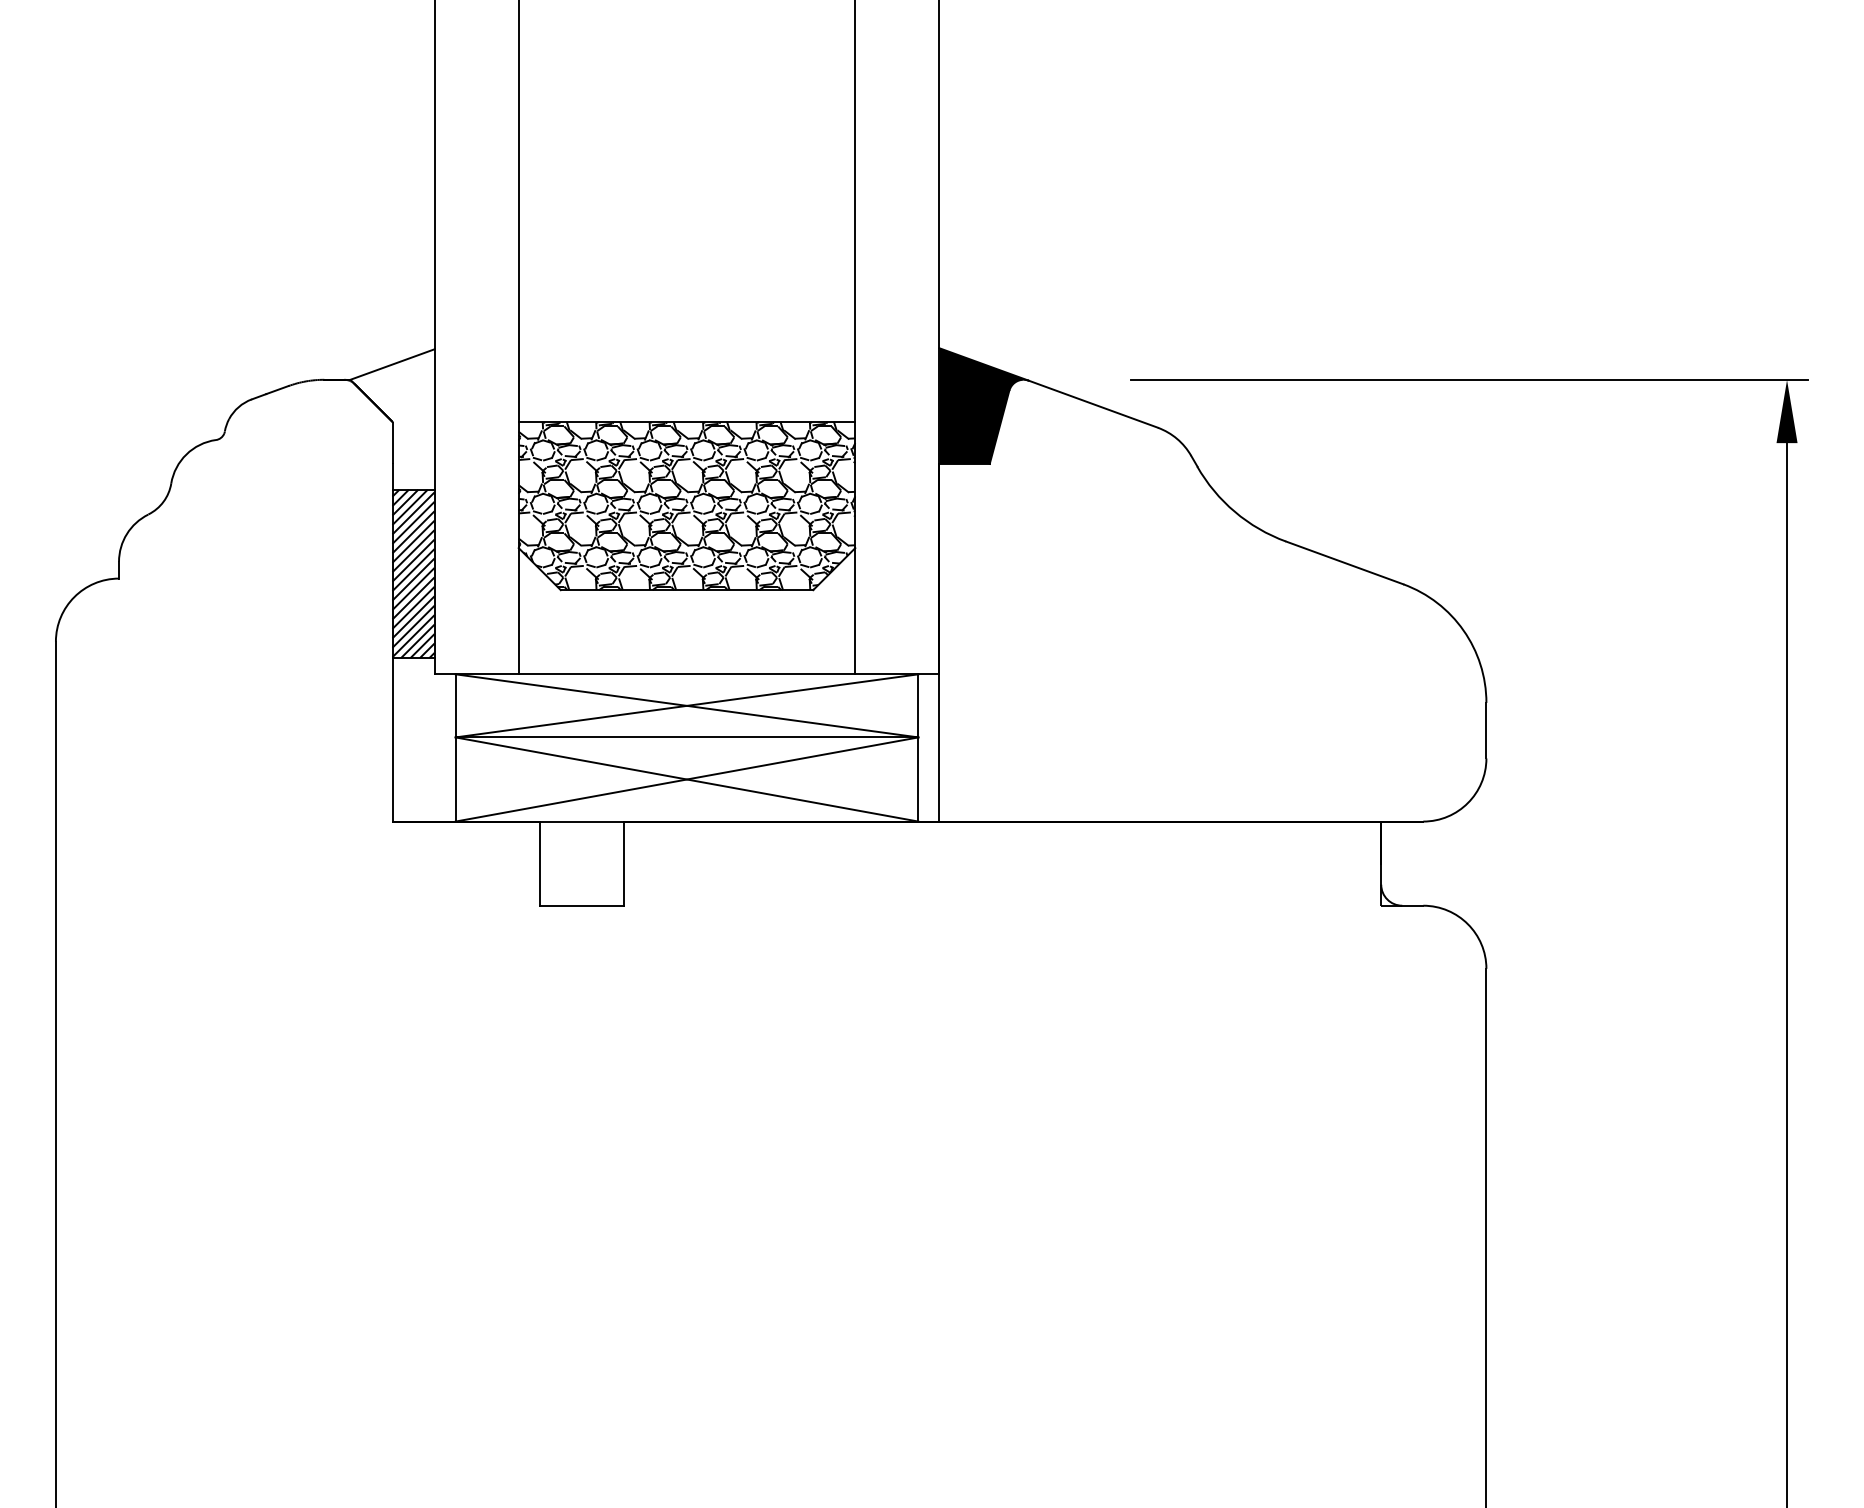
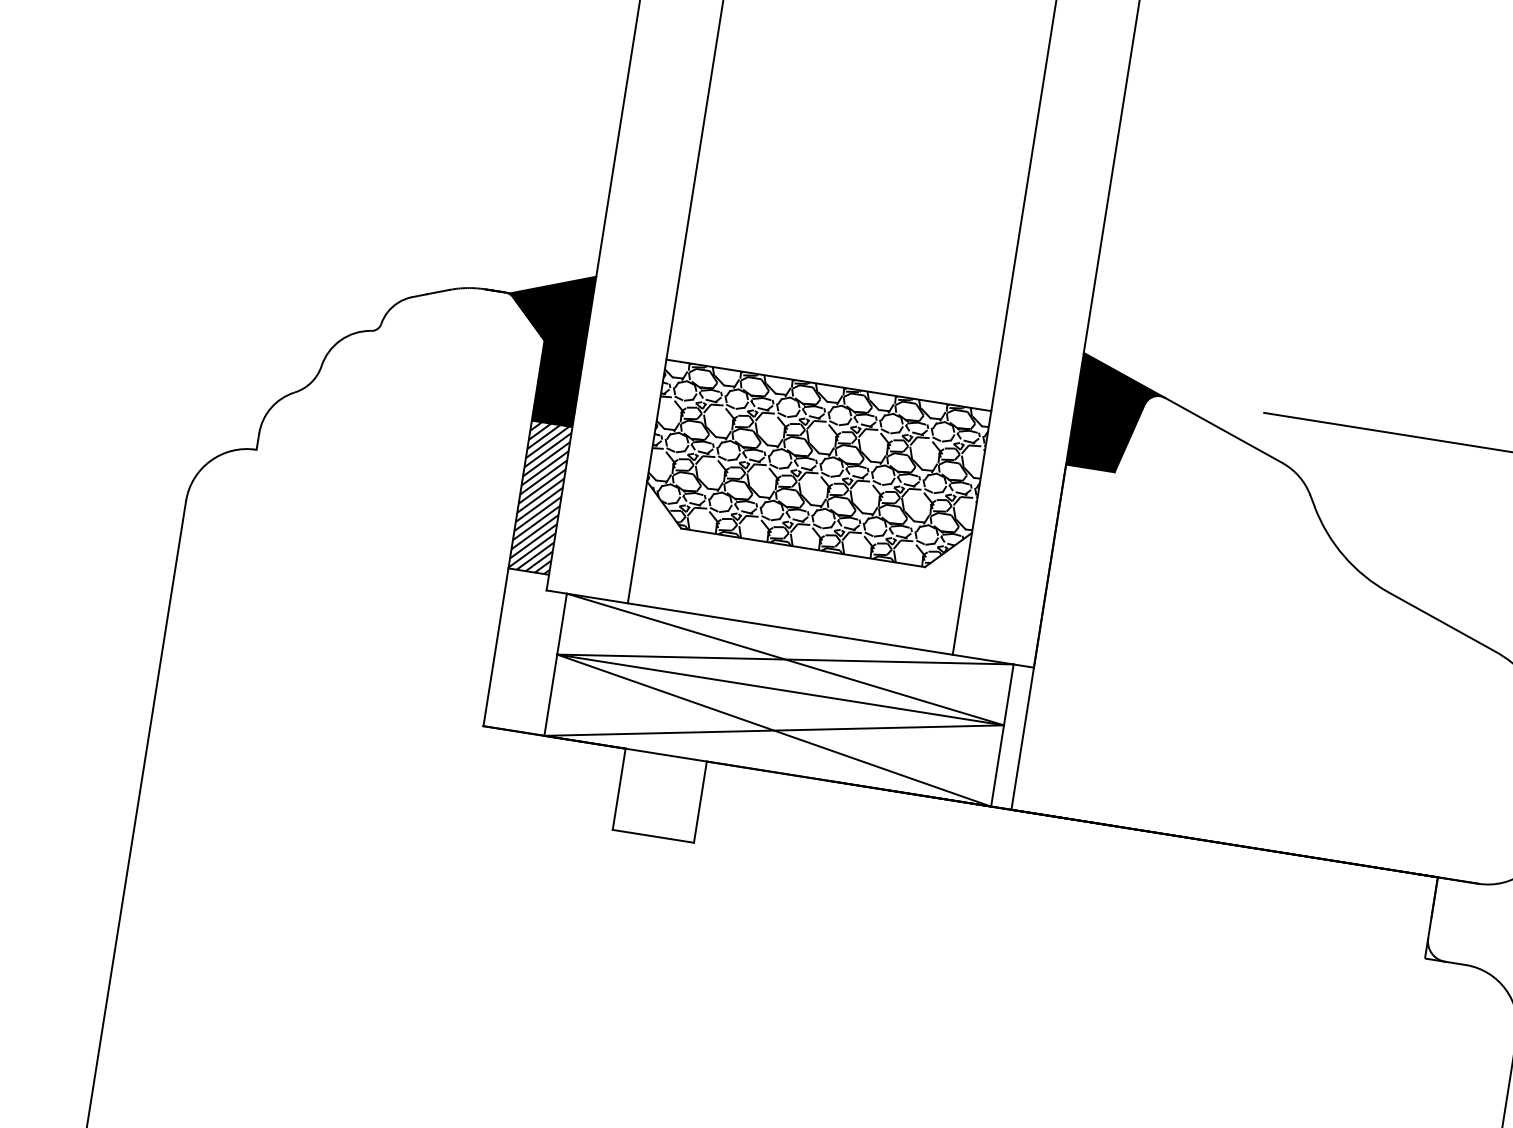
fill: (392, 427) -> (543, 345), added

